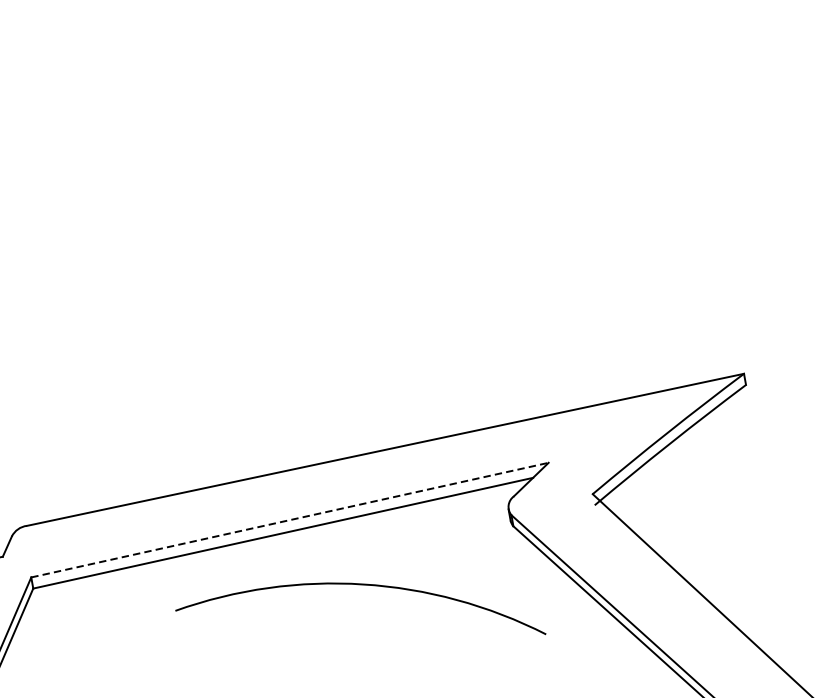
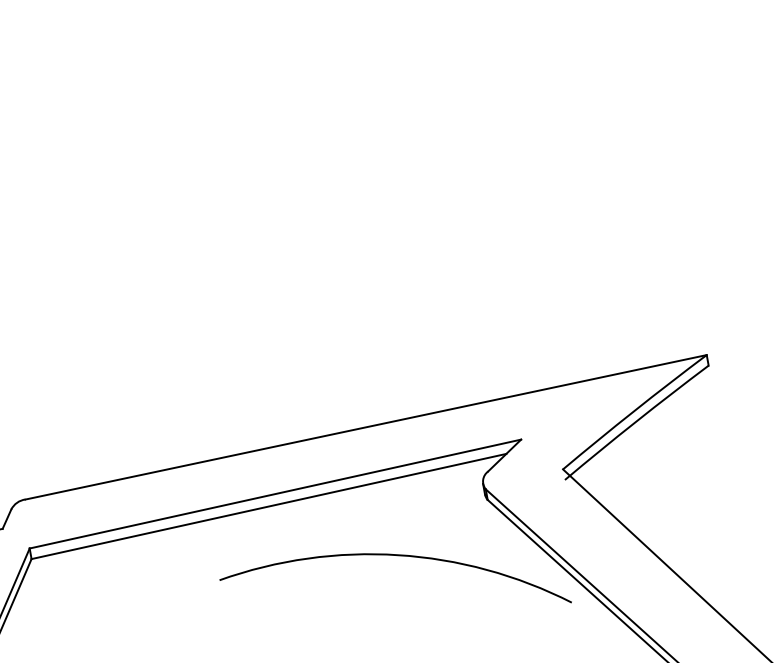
line: (290, 520) -> (275, 494), dashed -> solid
arc: (362, 585) -> (397, 556), moved

